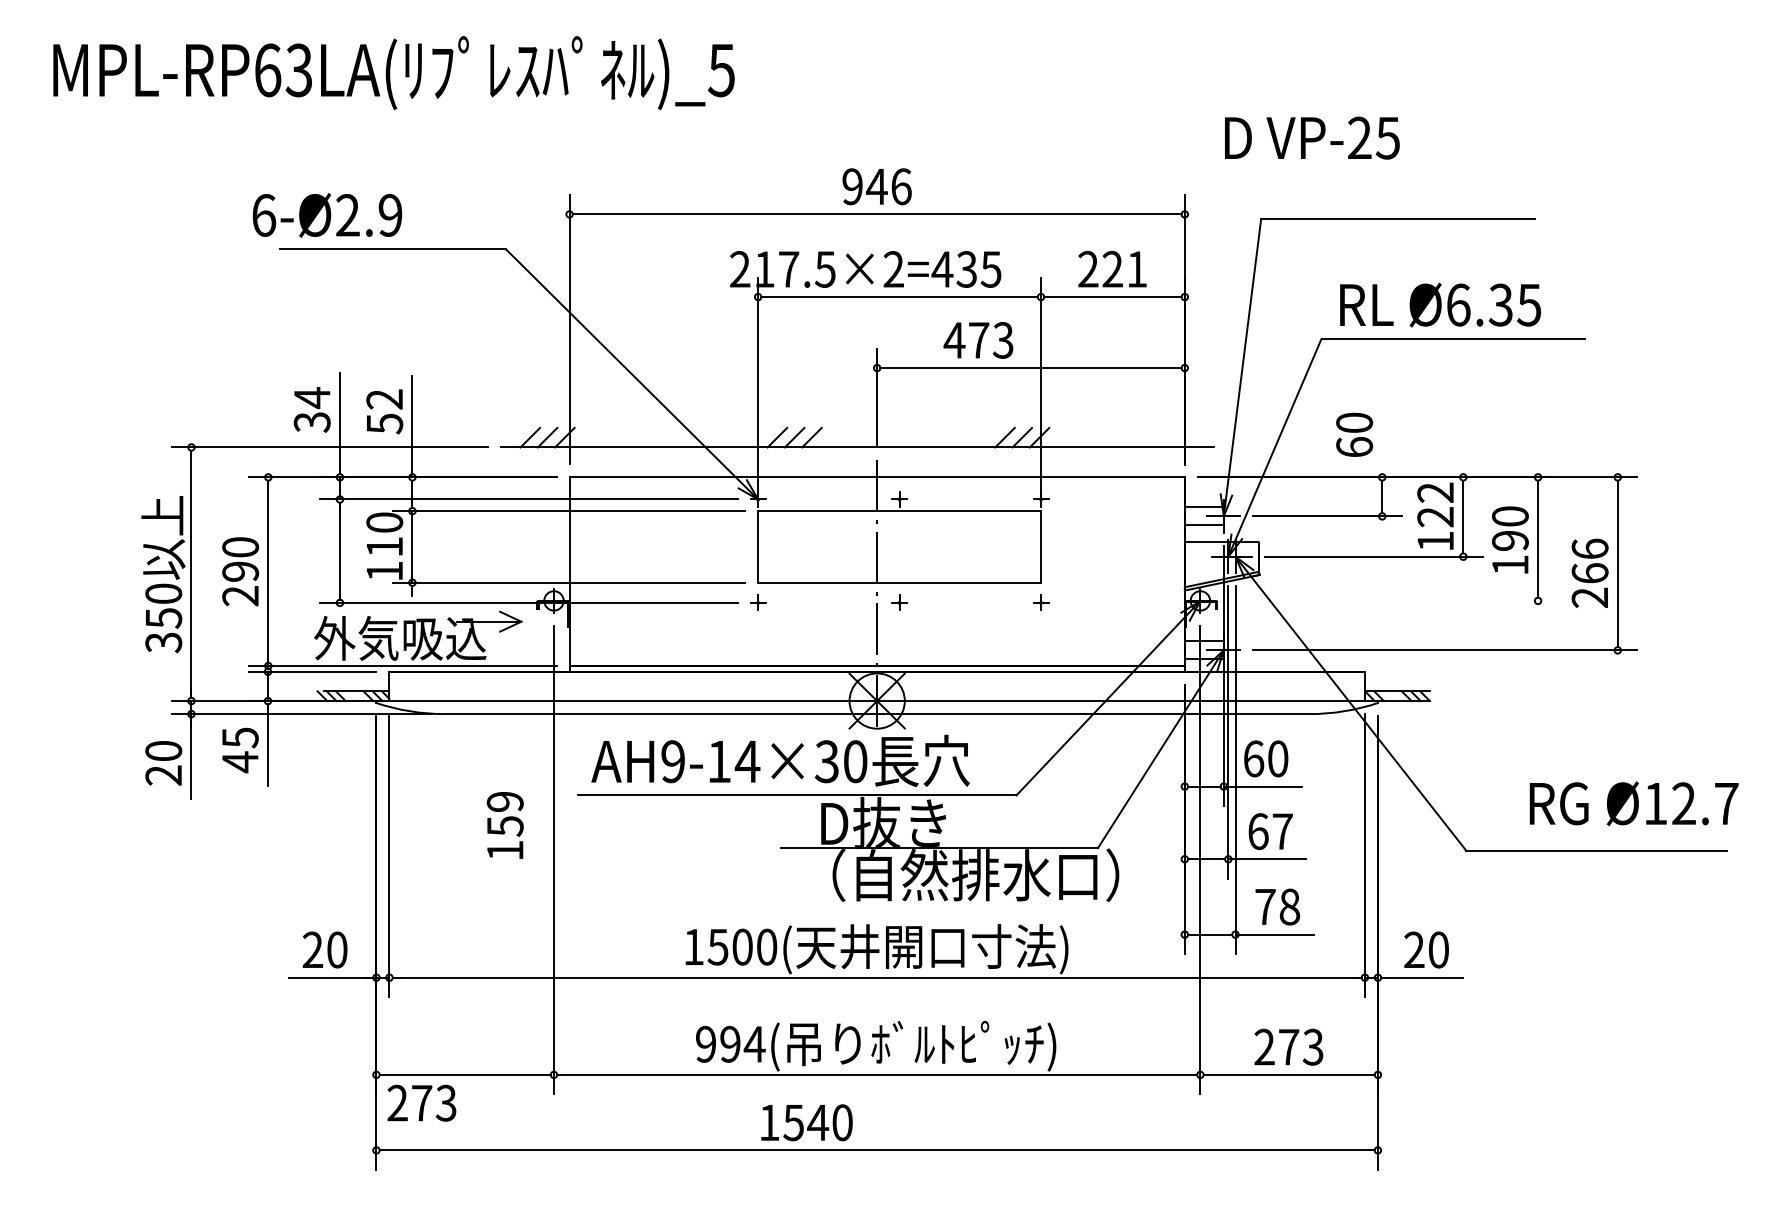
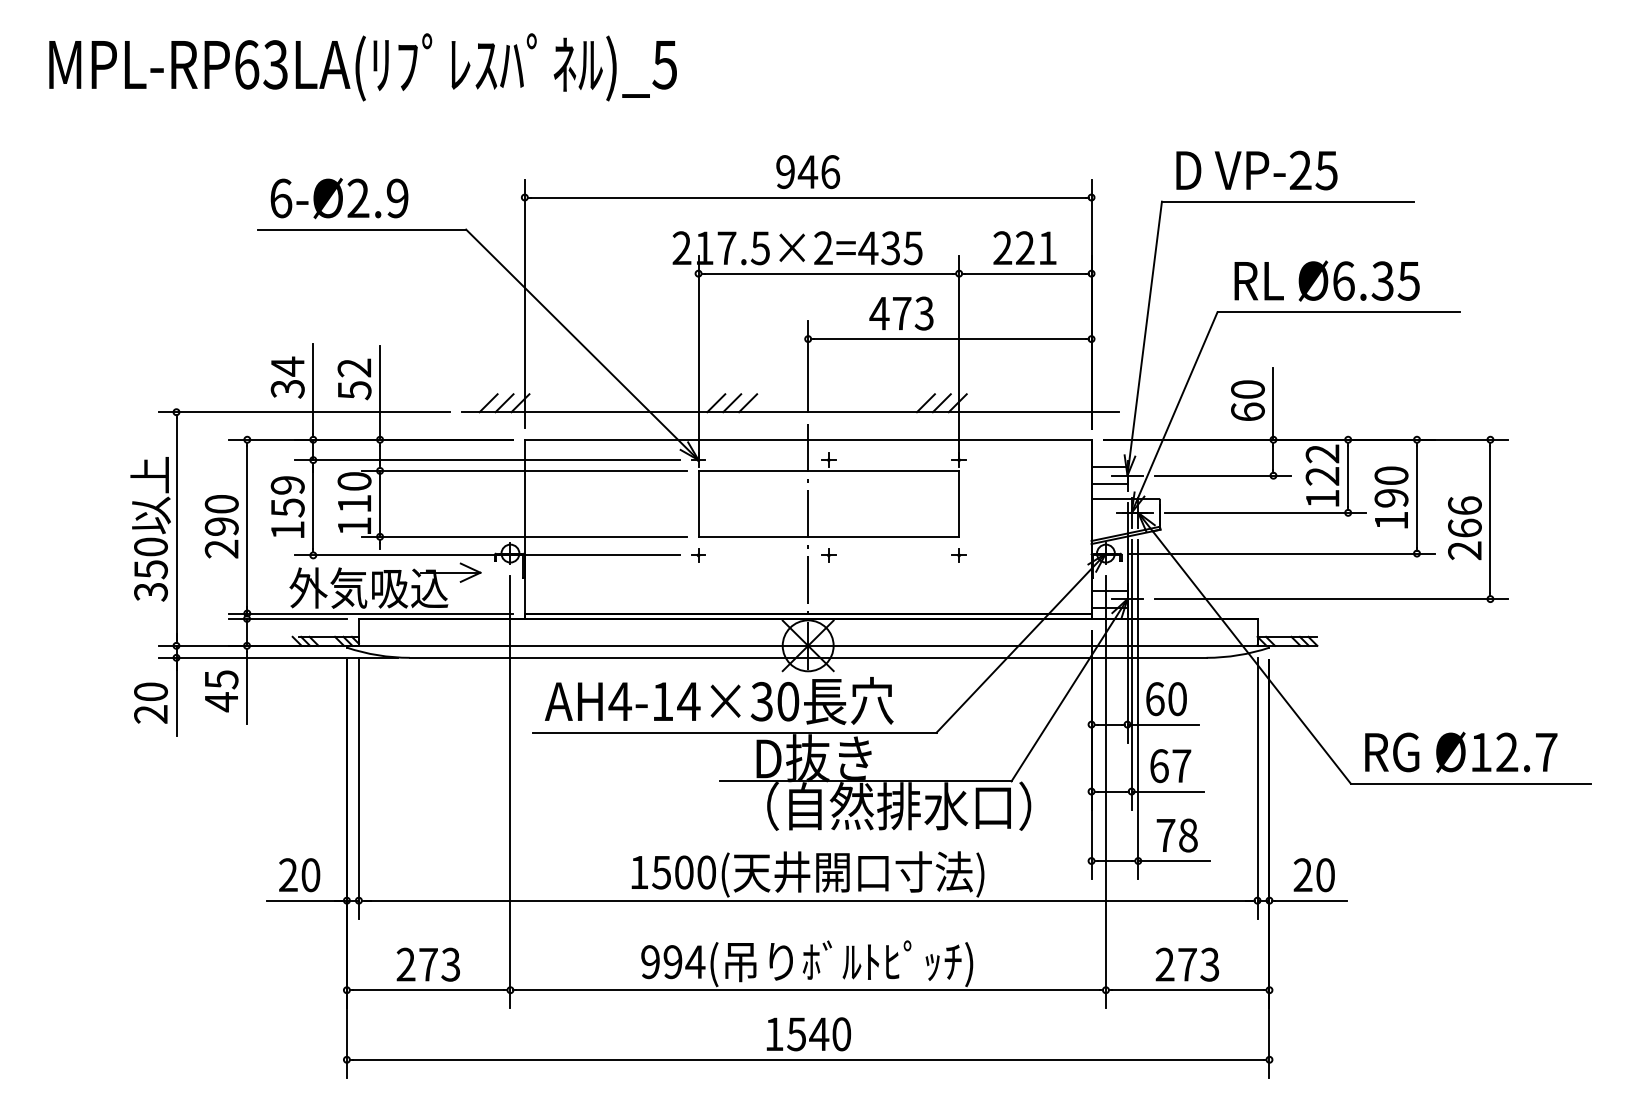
text: (1312, 137) -> (1257, 169), moved
text: (327, 215) -> (339, 198), moved
line: (1382, 438) -> (1273, 403), added
line: (1391, 600) -> (1281, 553), added
text: (672, 761) -> (619, 701), AH9-14×30 -> AH4-14×30
text: (1633, 803) -> (1460, 752), moved
text: (504, 825) -> (287, 507), moved
text: (421, 1102) -> (428, 964), moved
text: (806, 1122) -> (808, 1034), moved

